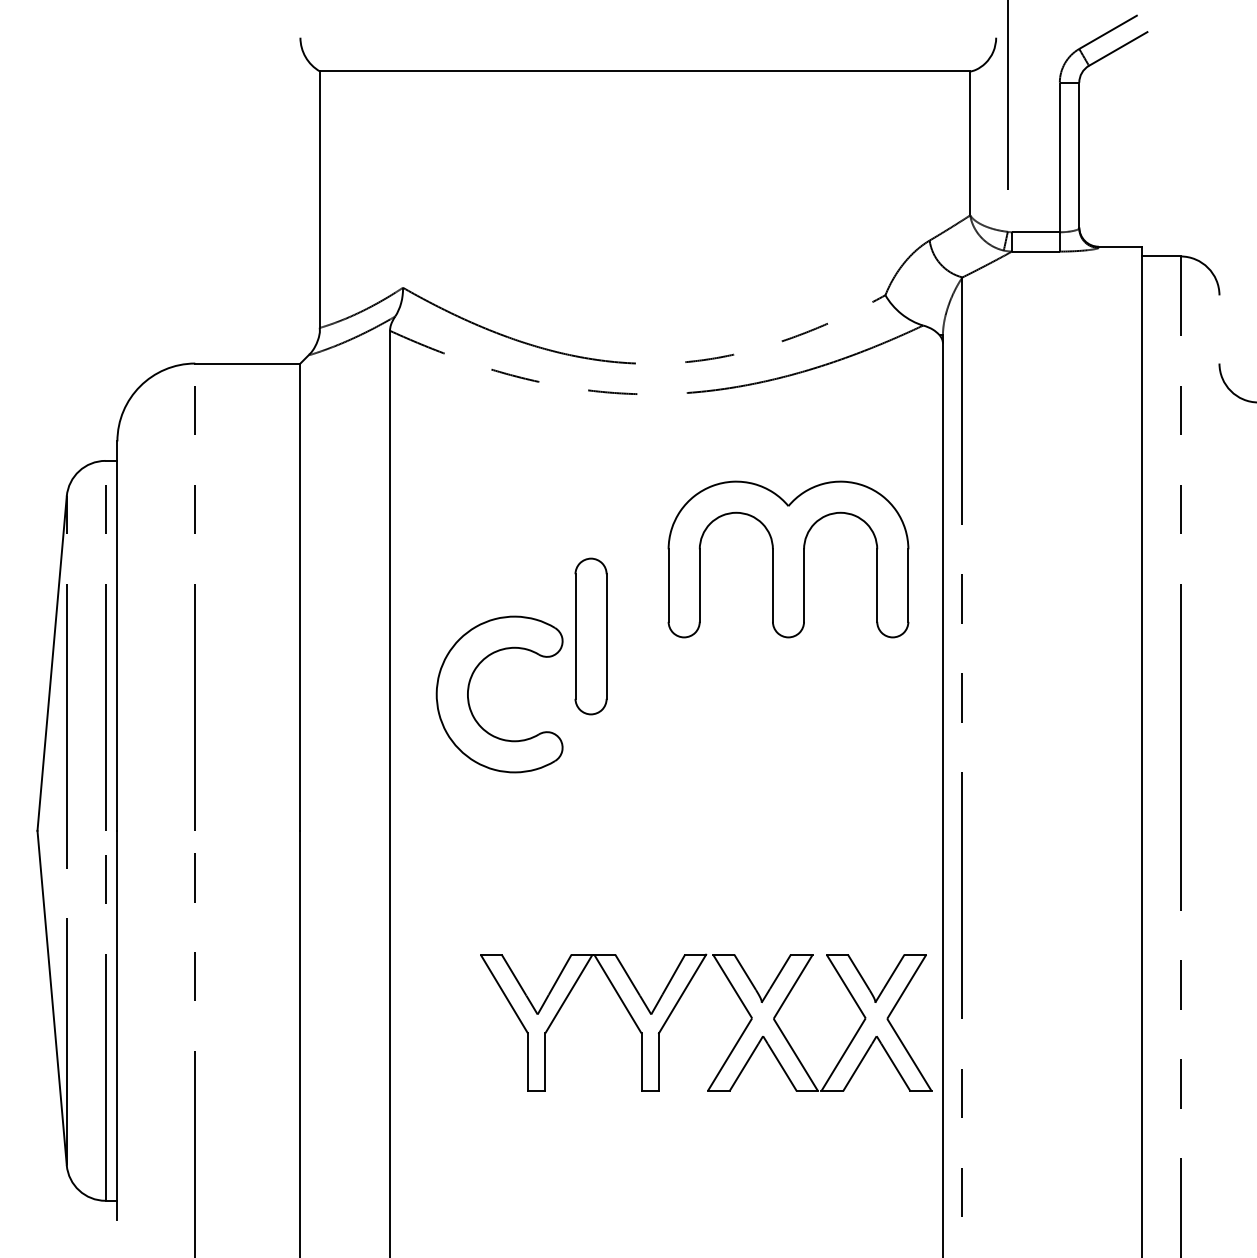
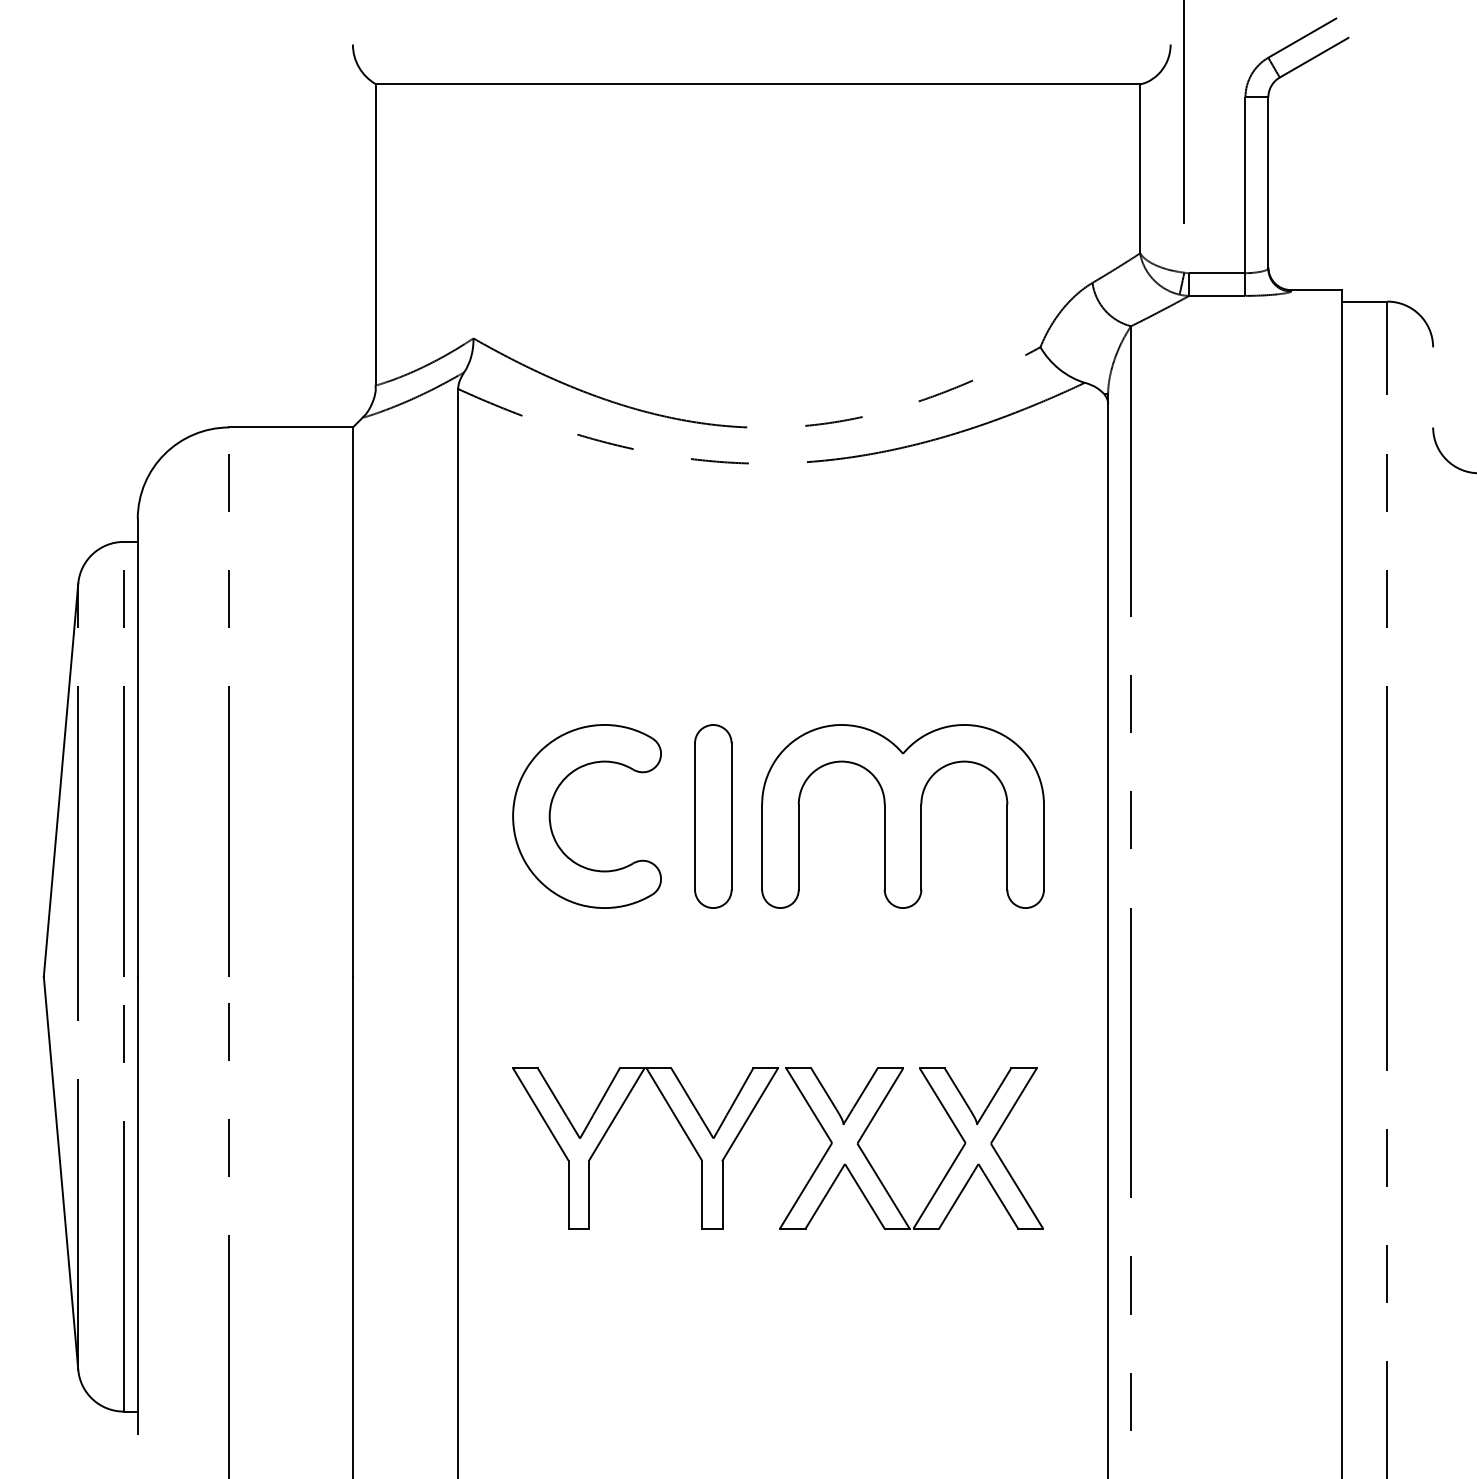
part: (788, 559) -> (903, 816), moved
part: (590, 636) -> (712, 816), moved
part: (676, 1006) -> (743, 1129), moved

